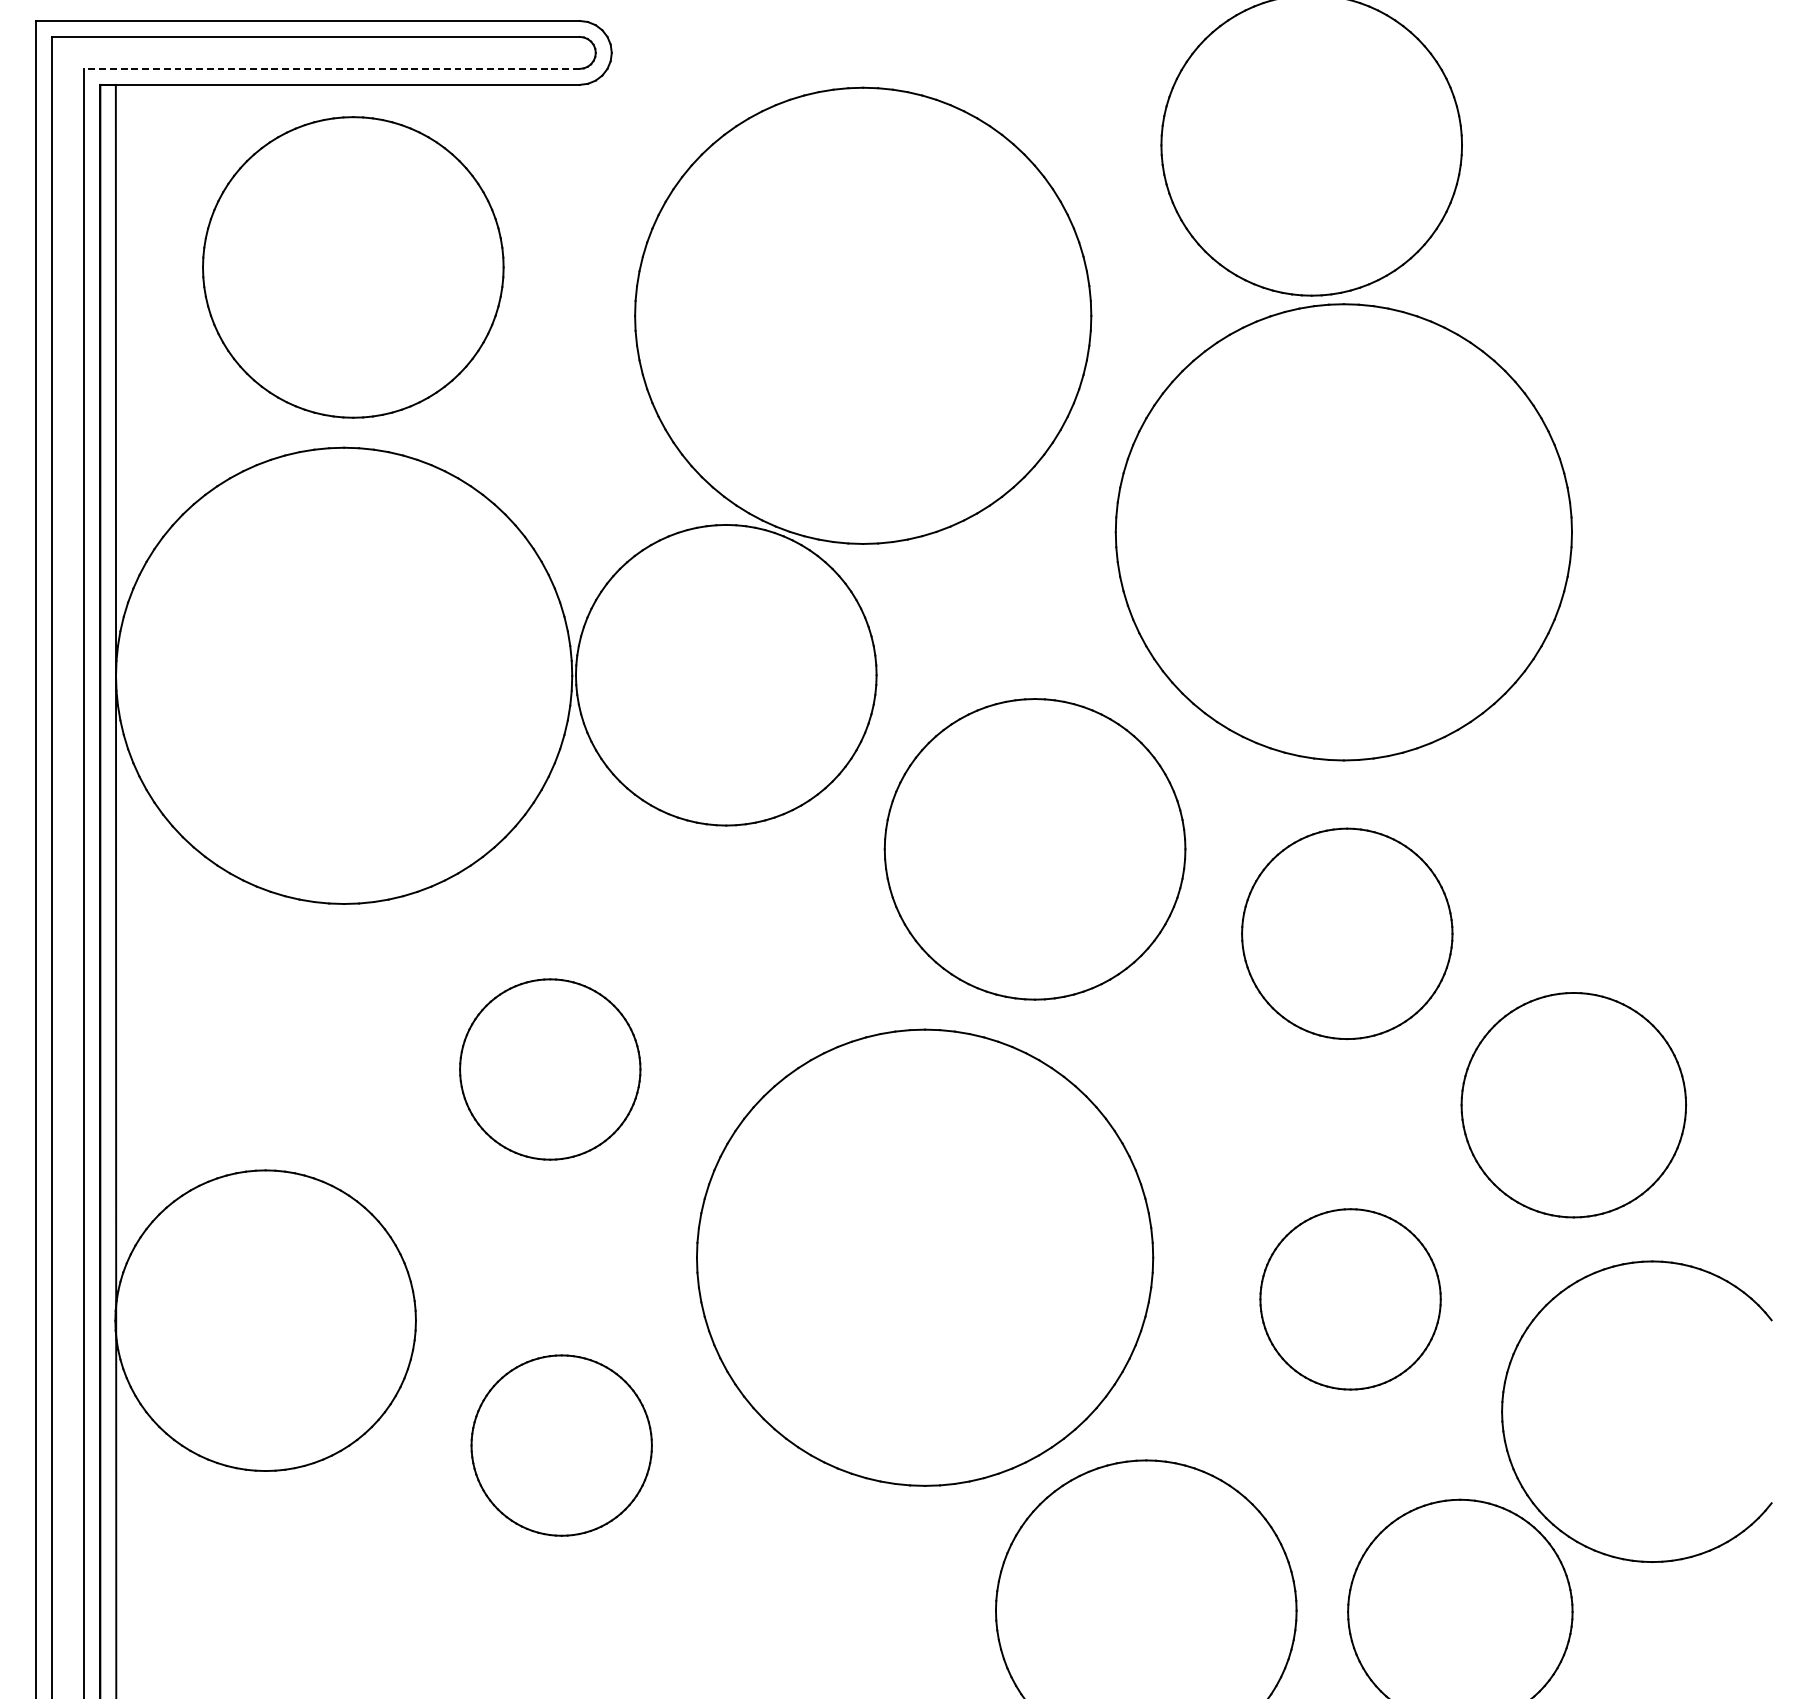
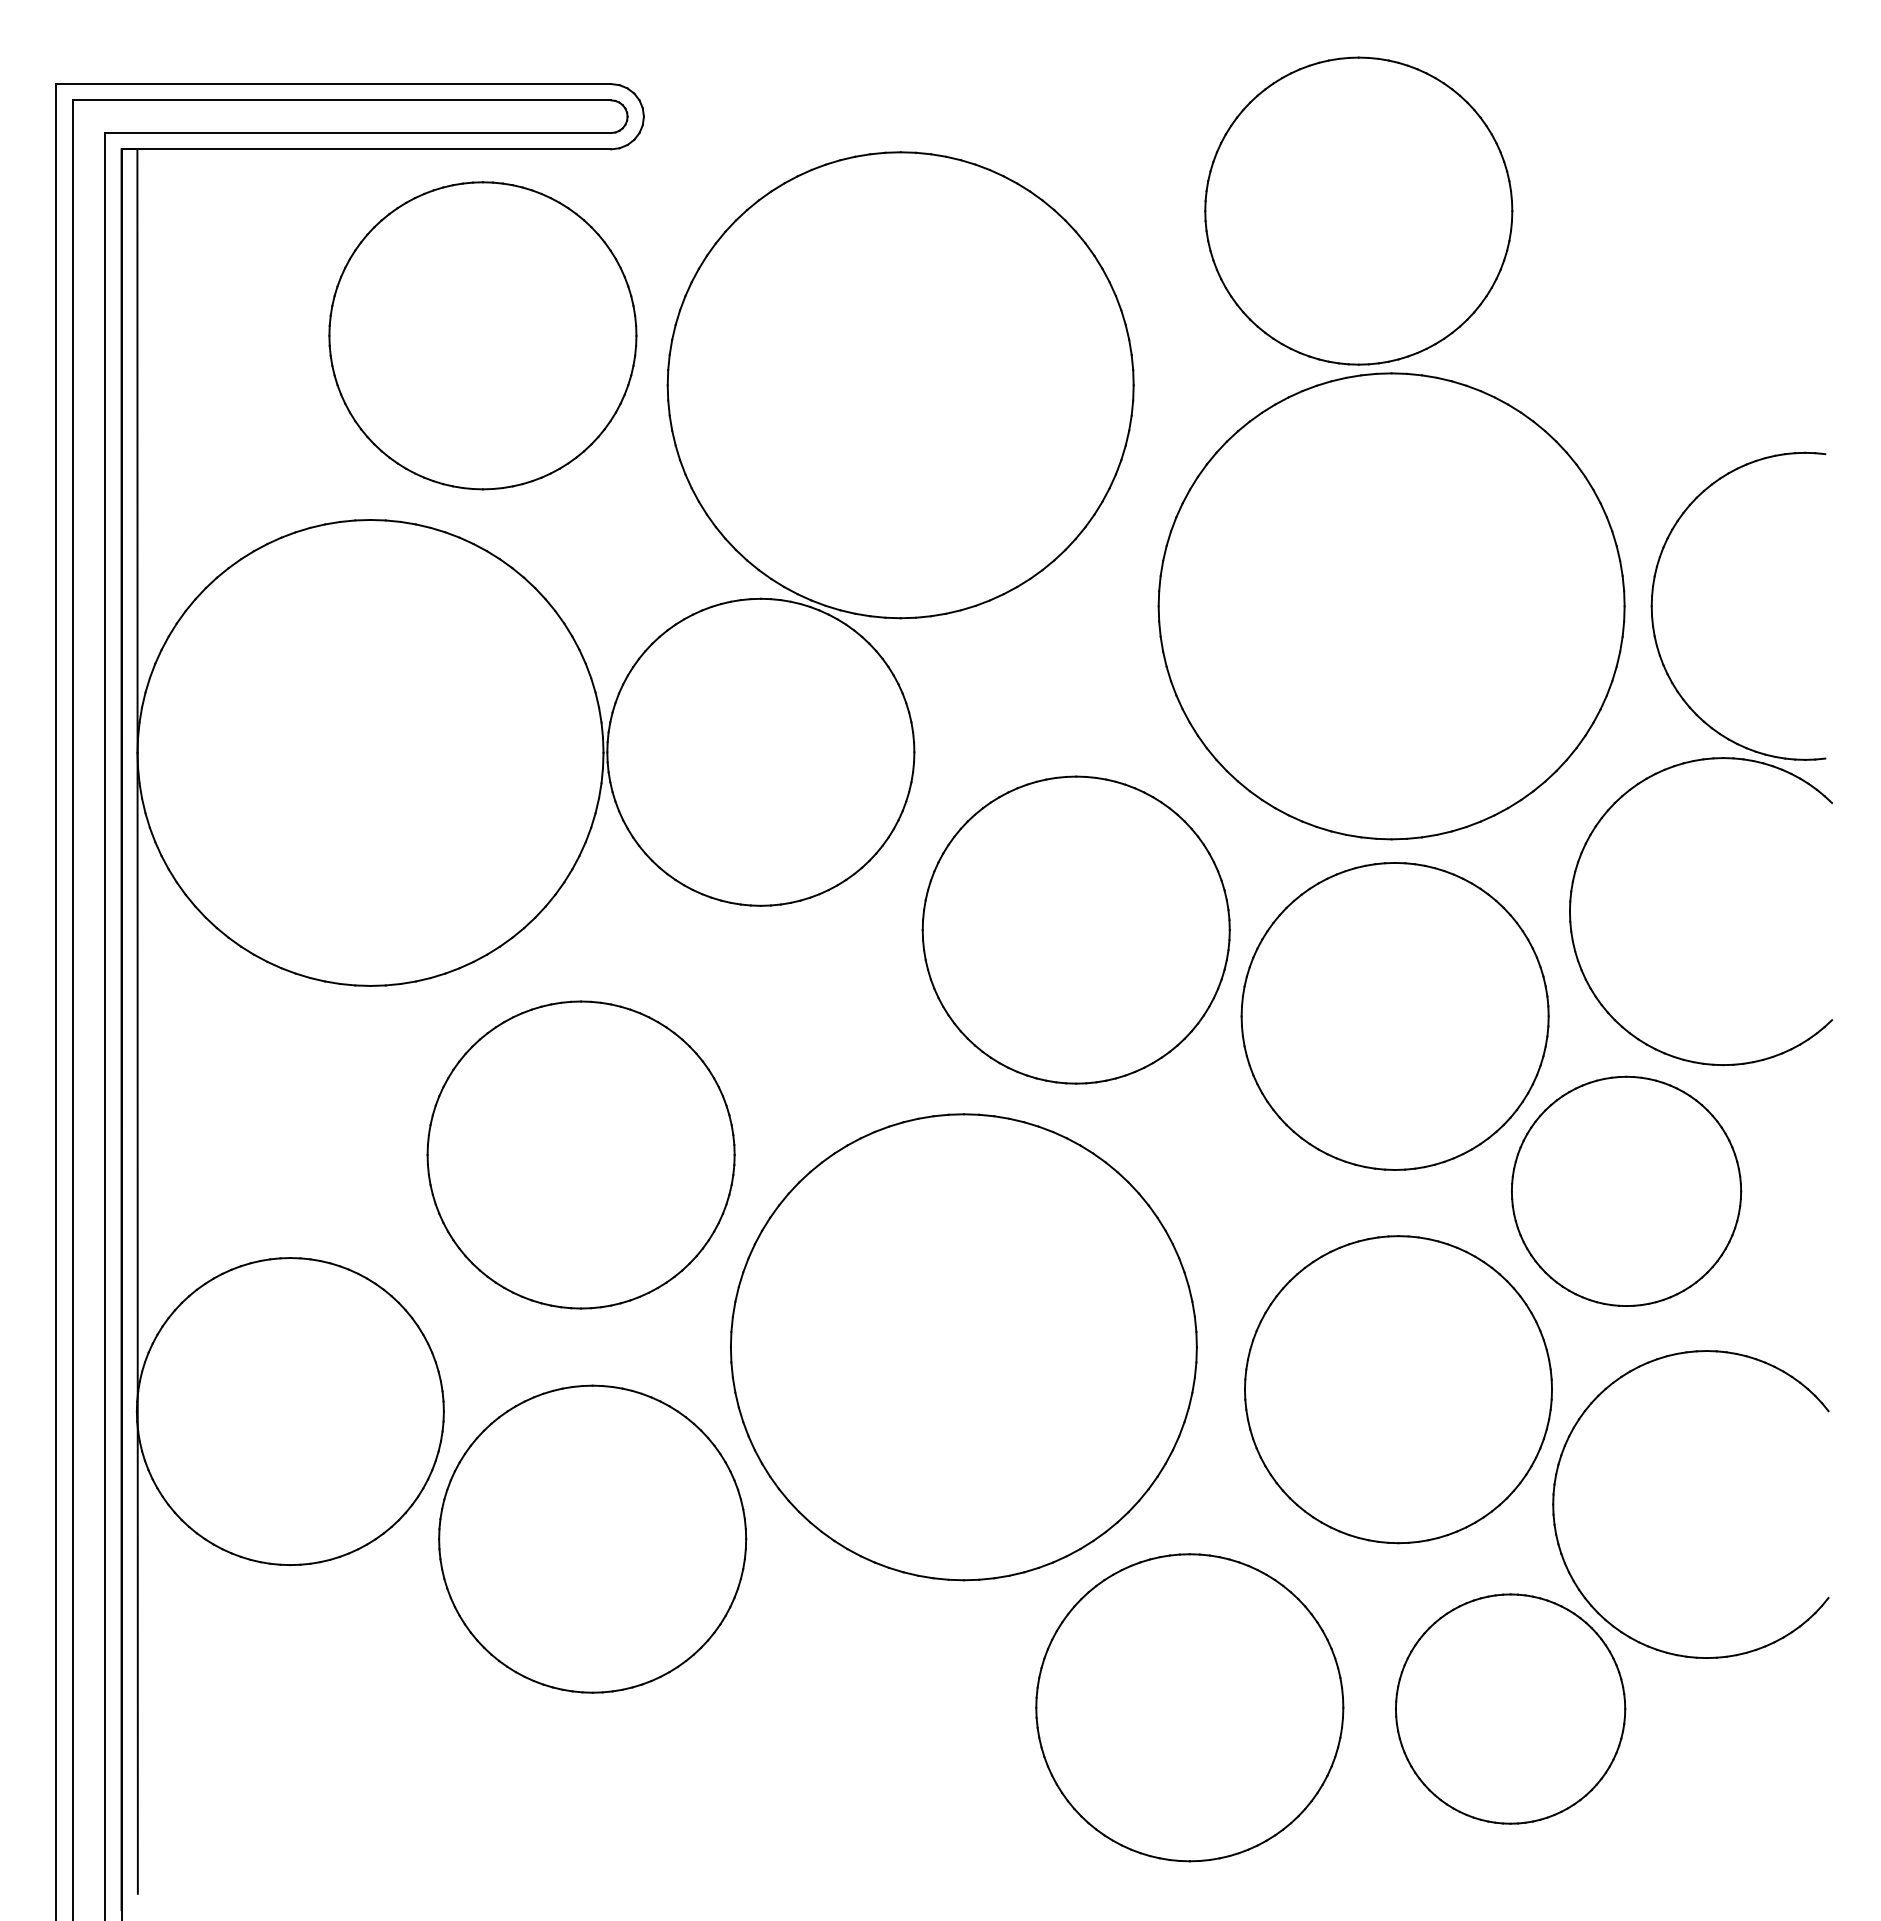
line: (331, 69) -> (357, 133), dashed -> solid
part: (352, 267) -> (482, 335), moved
part: (1647, 681) -> (1701, 758), added
part: (1346, 933) -> (1394, 1016), size x1.43
part: (549, 1069) -> (580, 1154), size x1.67
part: (1350, 1299) -> (1398, 1389), size x1.67
part: (561, 1444) -> (592, 1538), size x1.67

